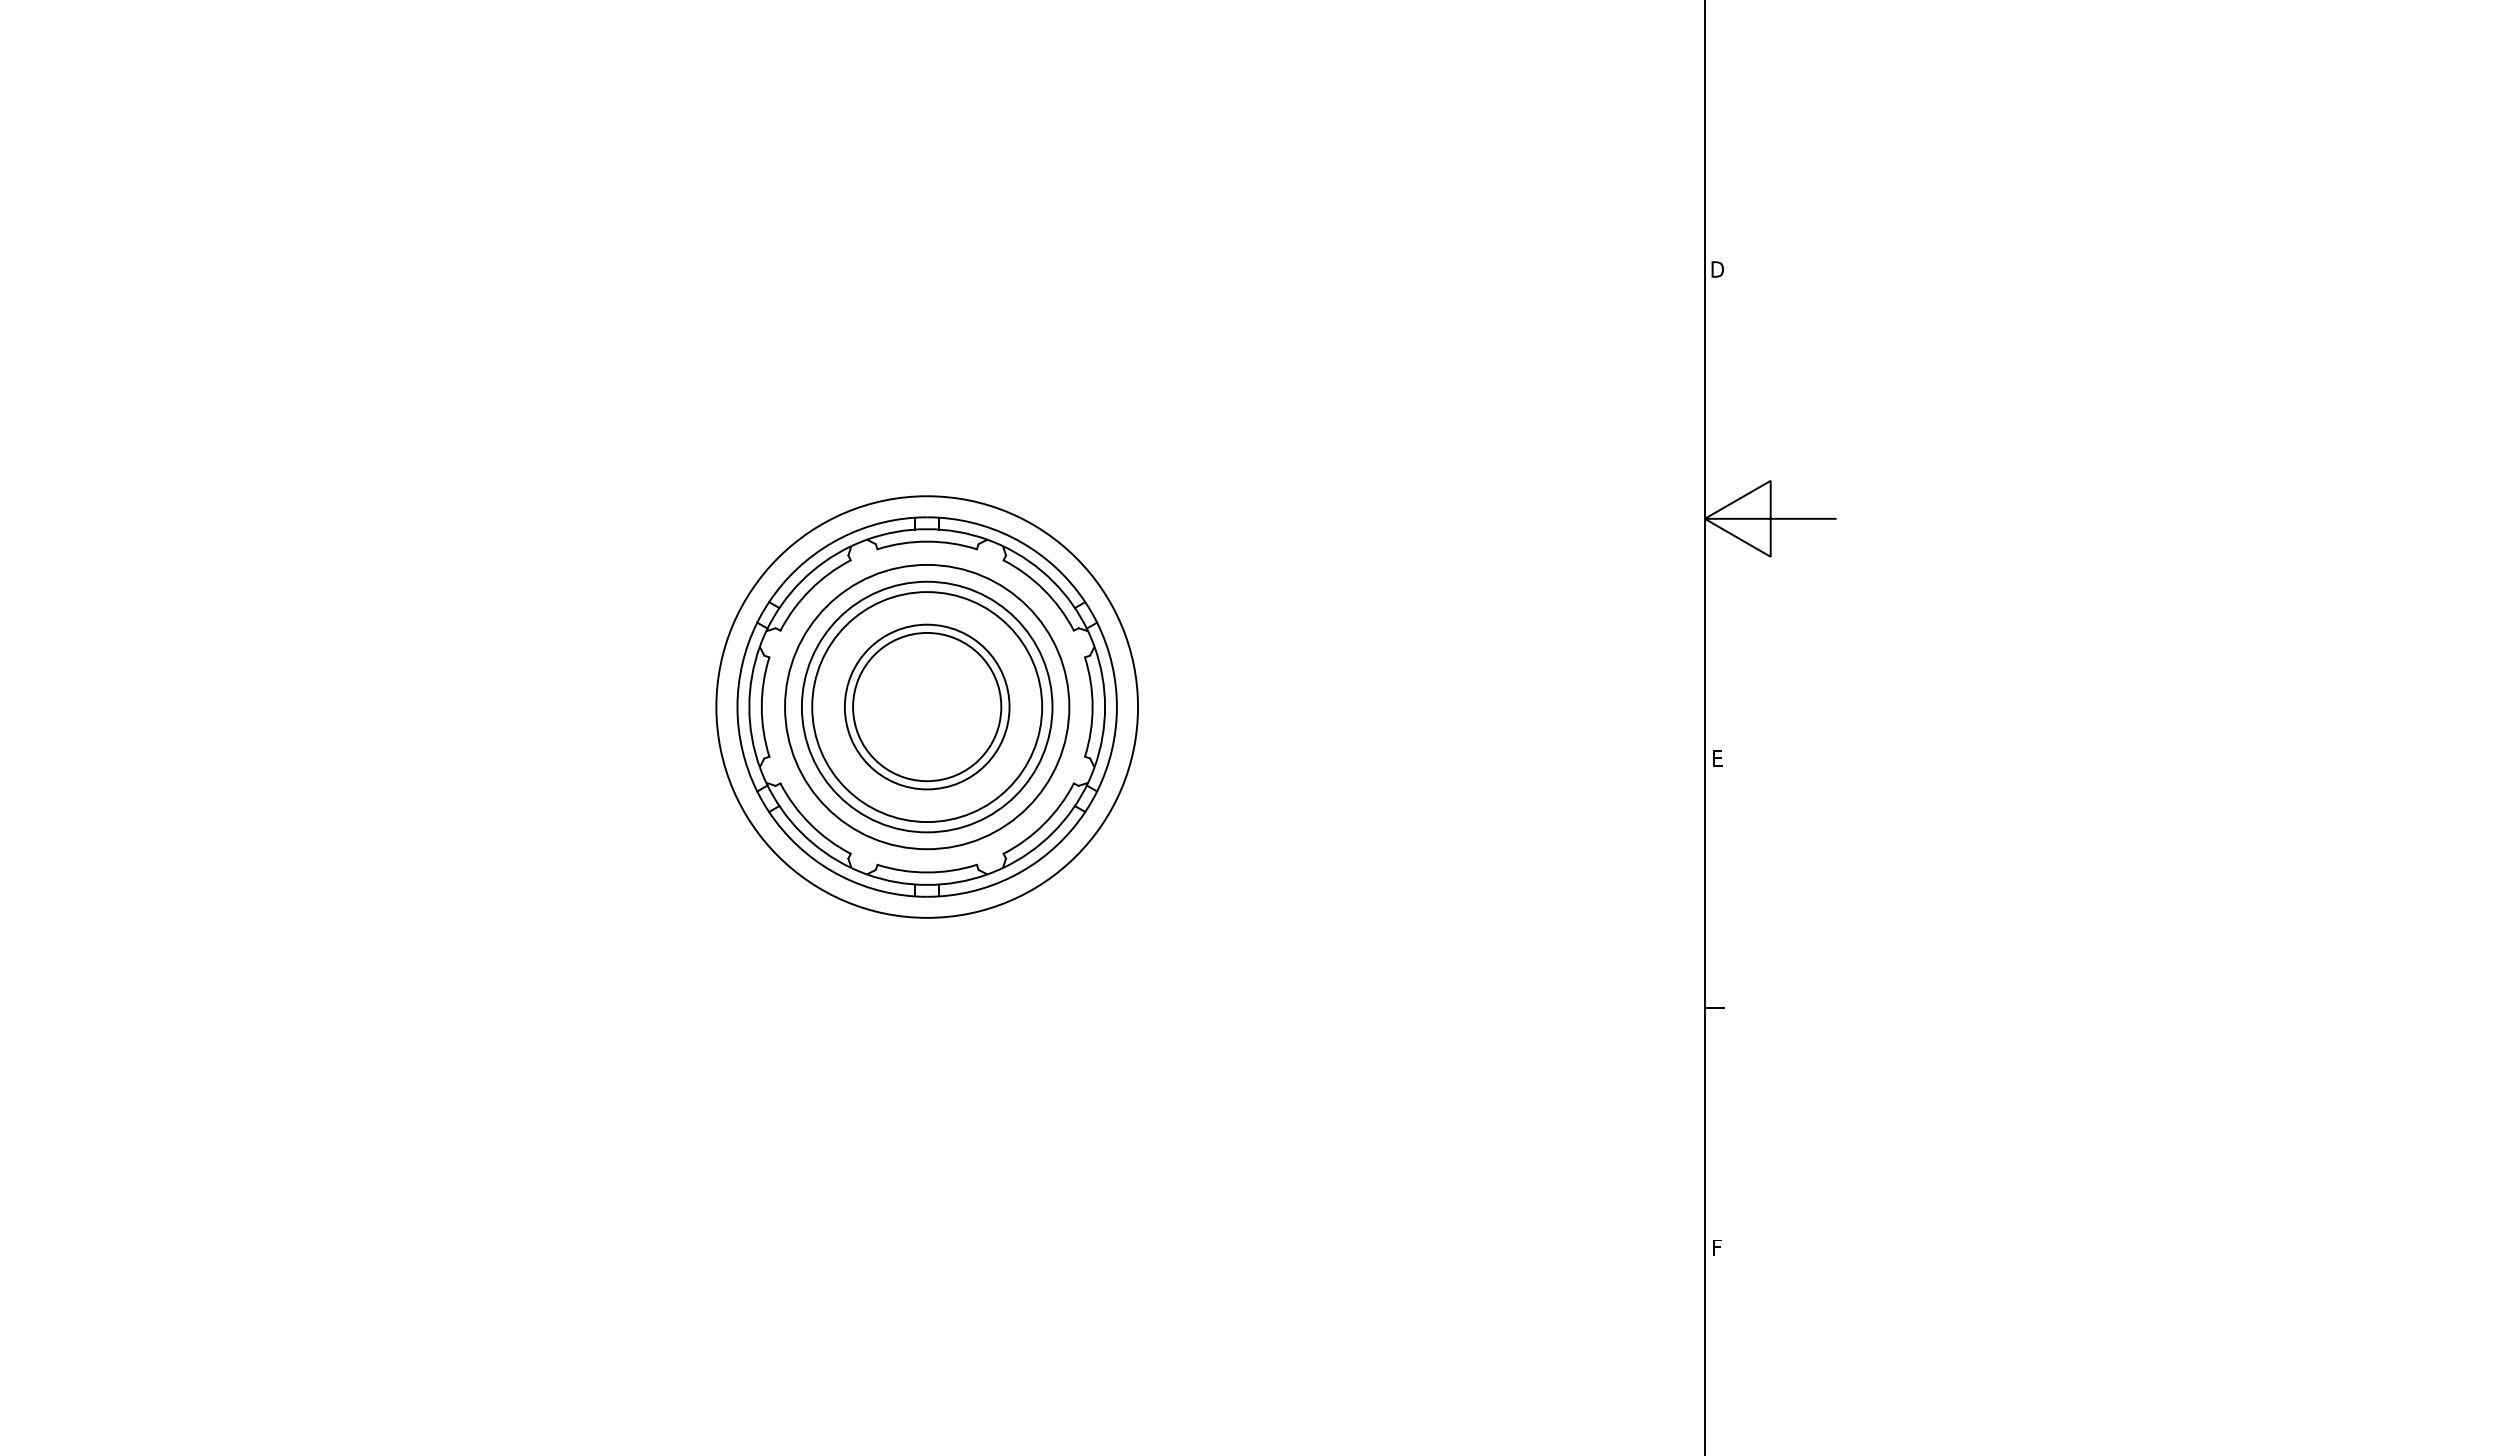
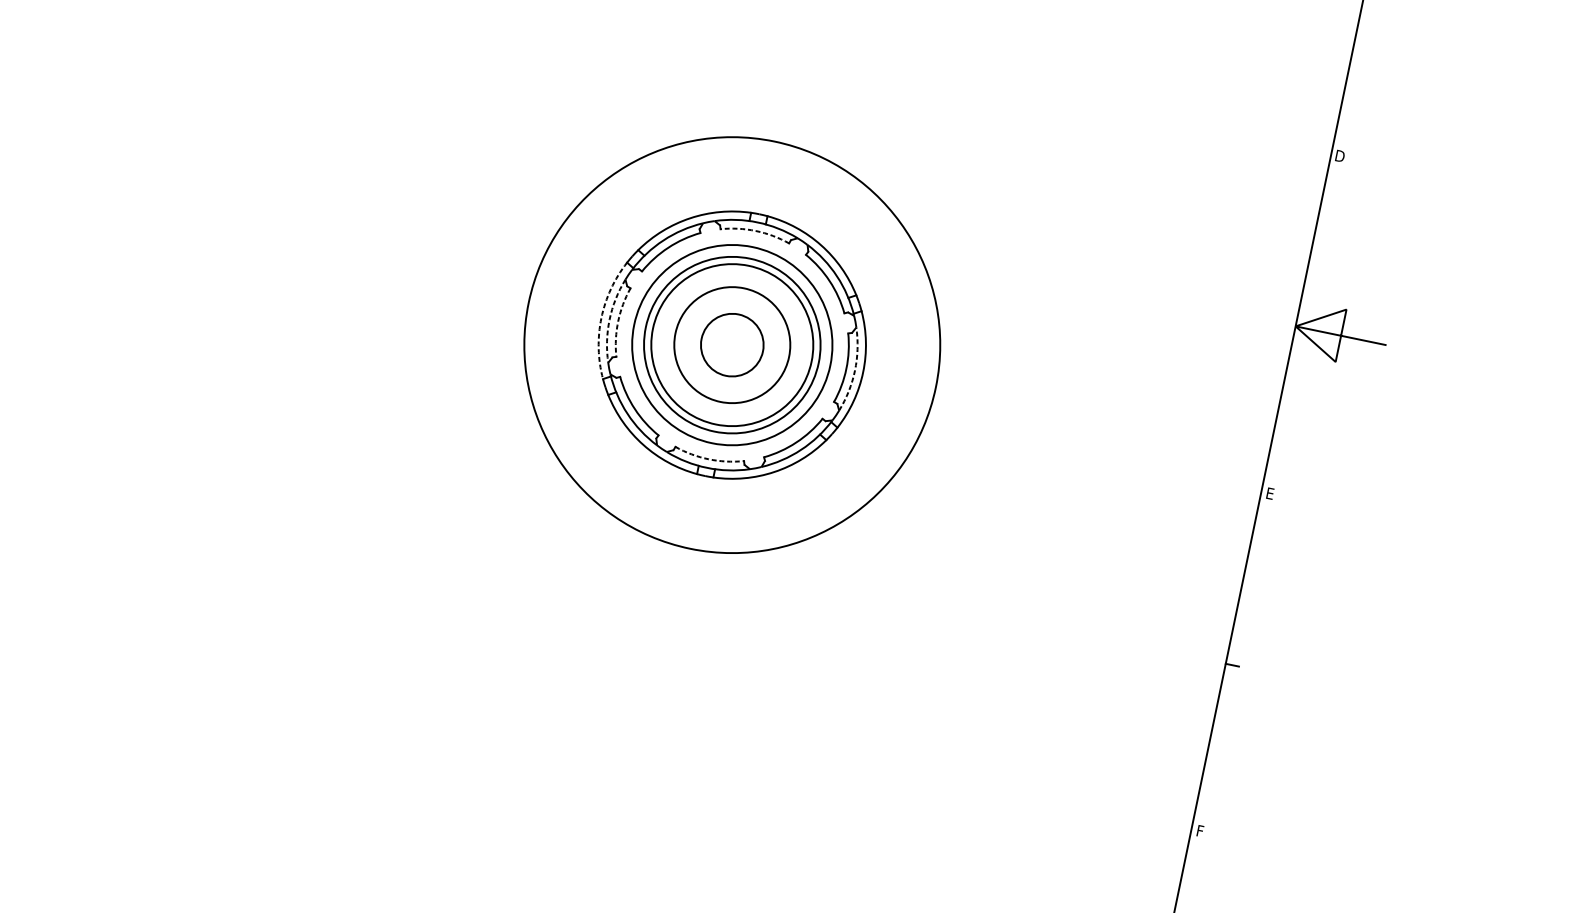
arc: (927, 541) -> (756, 230), solid -> dashed
circle: (927, 706) -> (732, 344), size x0.6
circle: (927, 706) -> (732, 344), size x1.4
arc: (737, 707) -> (601, 318), solid -> dashed
arc: (749, 707) -> (609, 320), solid -> dashed
arc: (761, 707) -> (617, 321), solid -> dashed
arc: (1105, 707) -> (855, 370), solid -> dashed
arc: (927, 872) -> (708, 459), solid -> dashed

